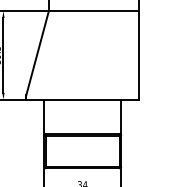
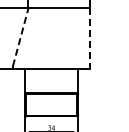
line: (37, 53) -> (20, 37), solid -> dashed
line: (139, 56) -> (90, 39), solid -> dashed

